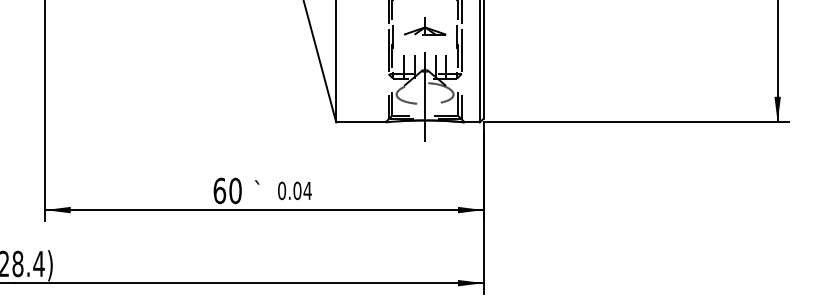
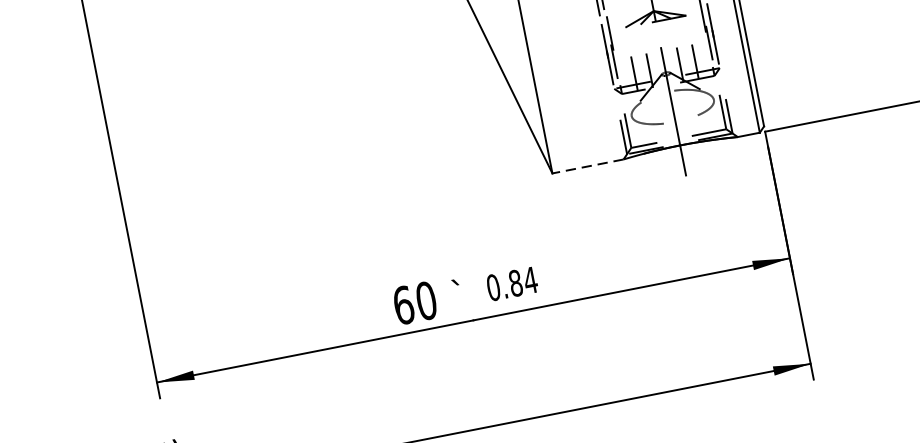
line: (360, 122) -> (587, 166), solid -> dashed
text: (297, 190) -> (515, 282), 0.04 -> 0.84

